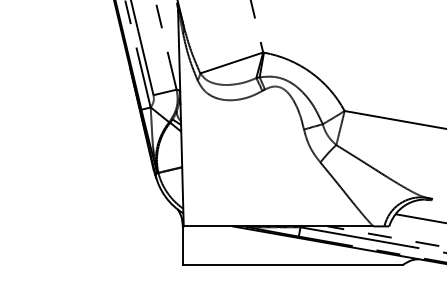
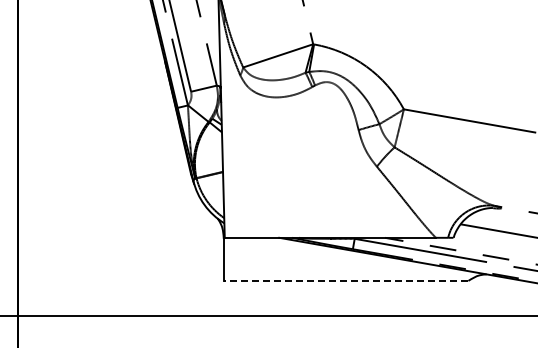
line: (292, 264) -> (345, 280), solid -> dashed

